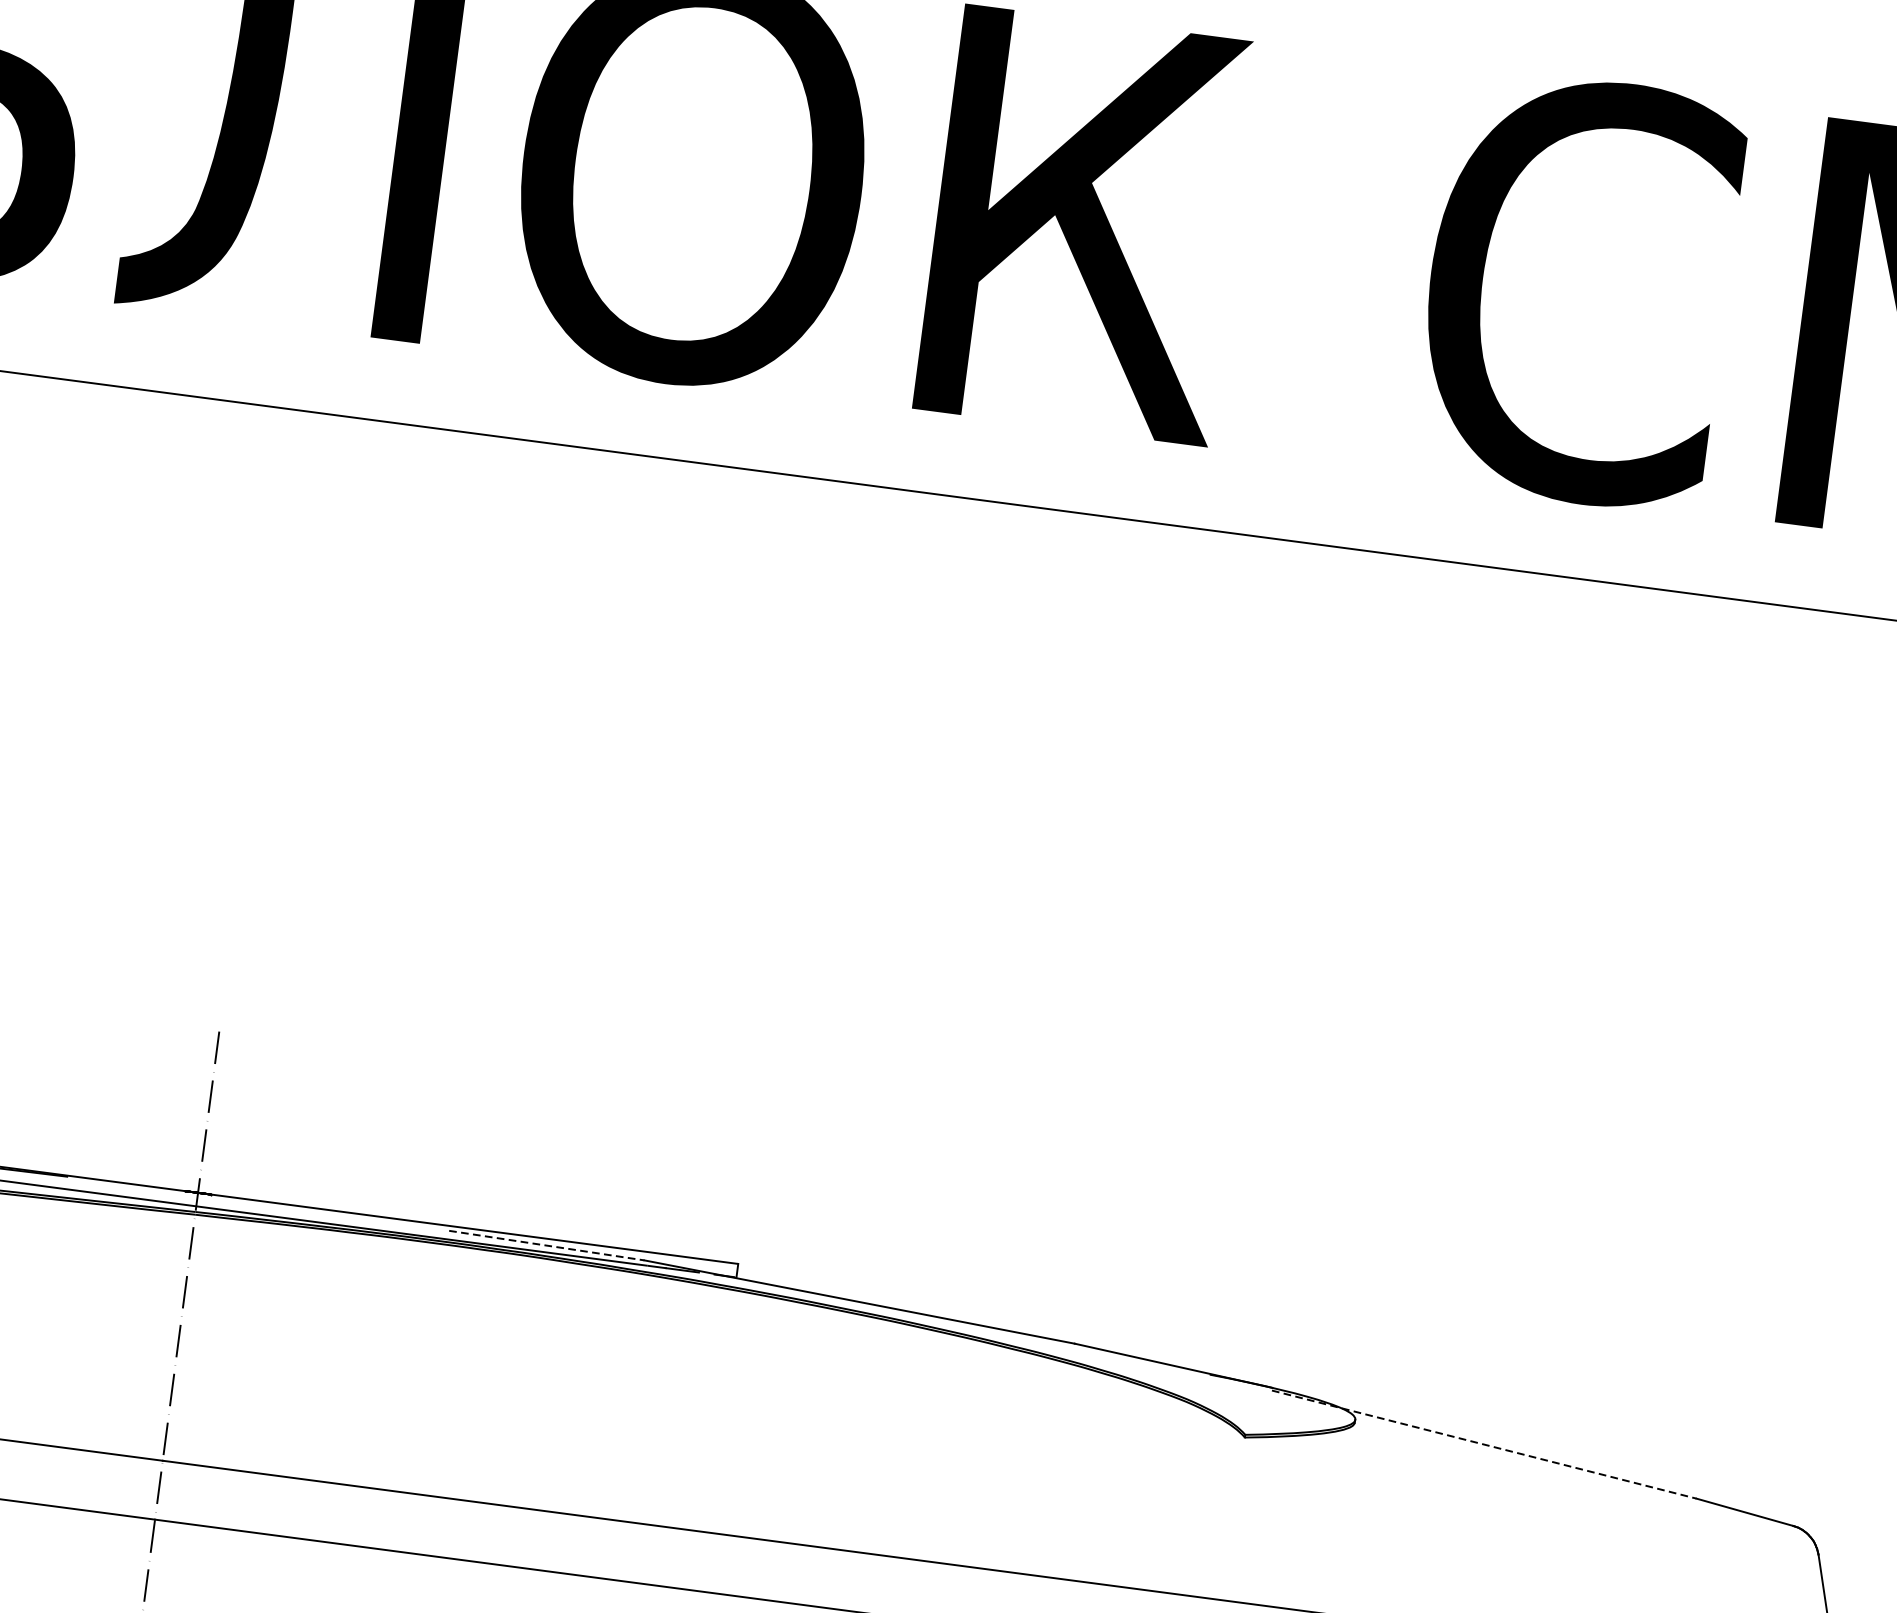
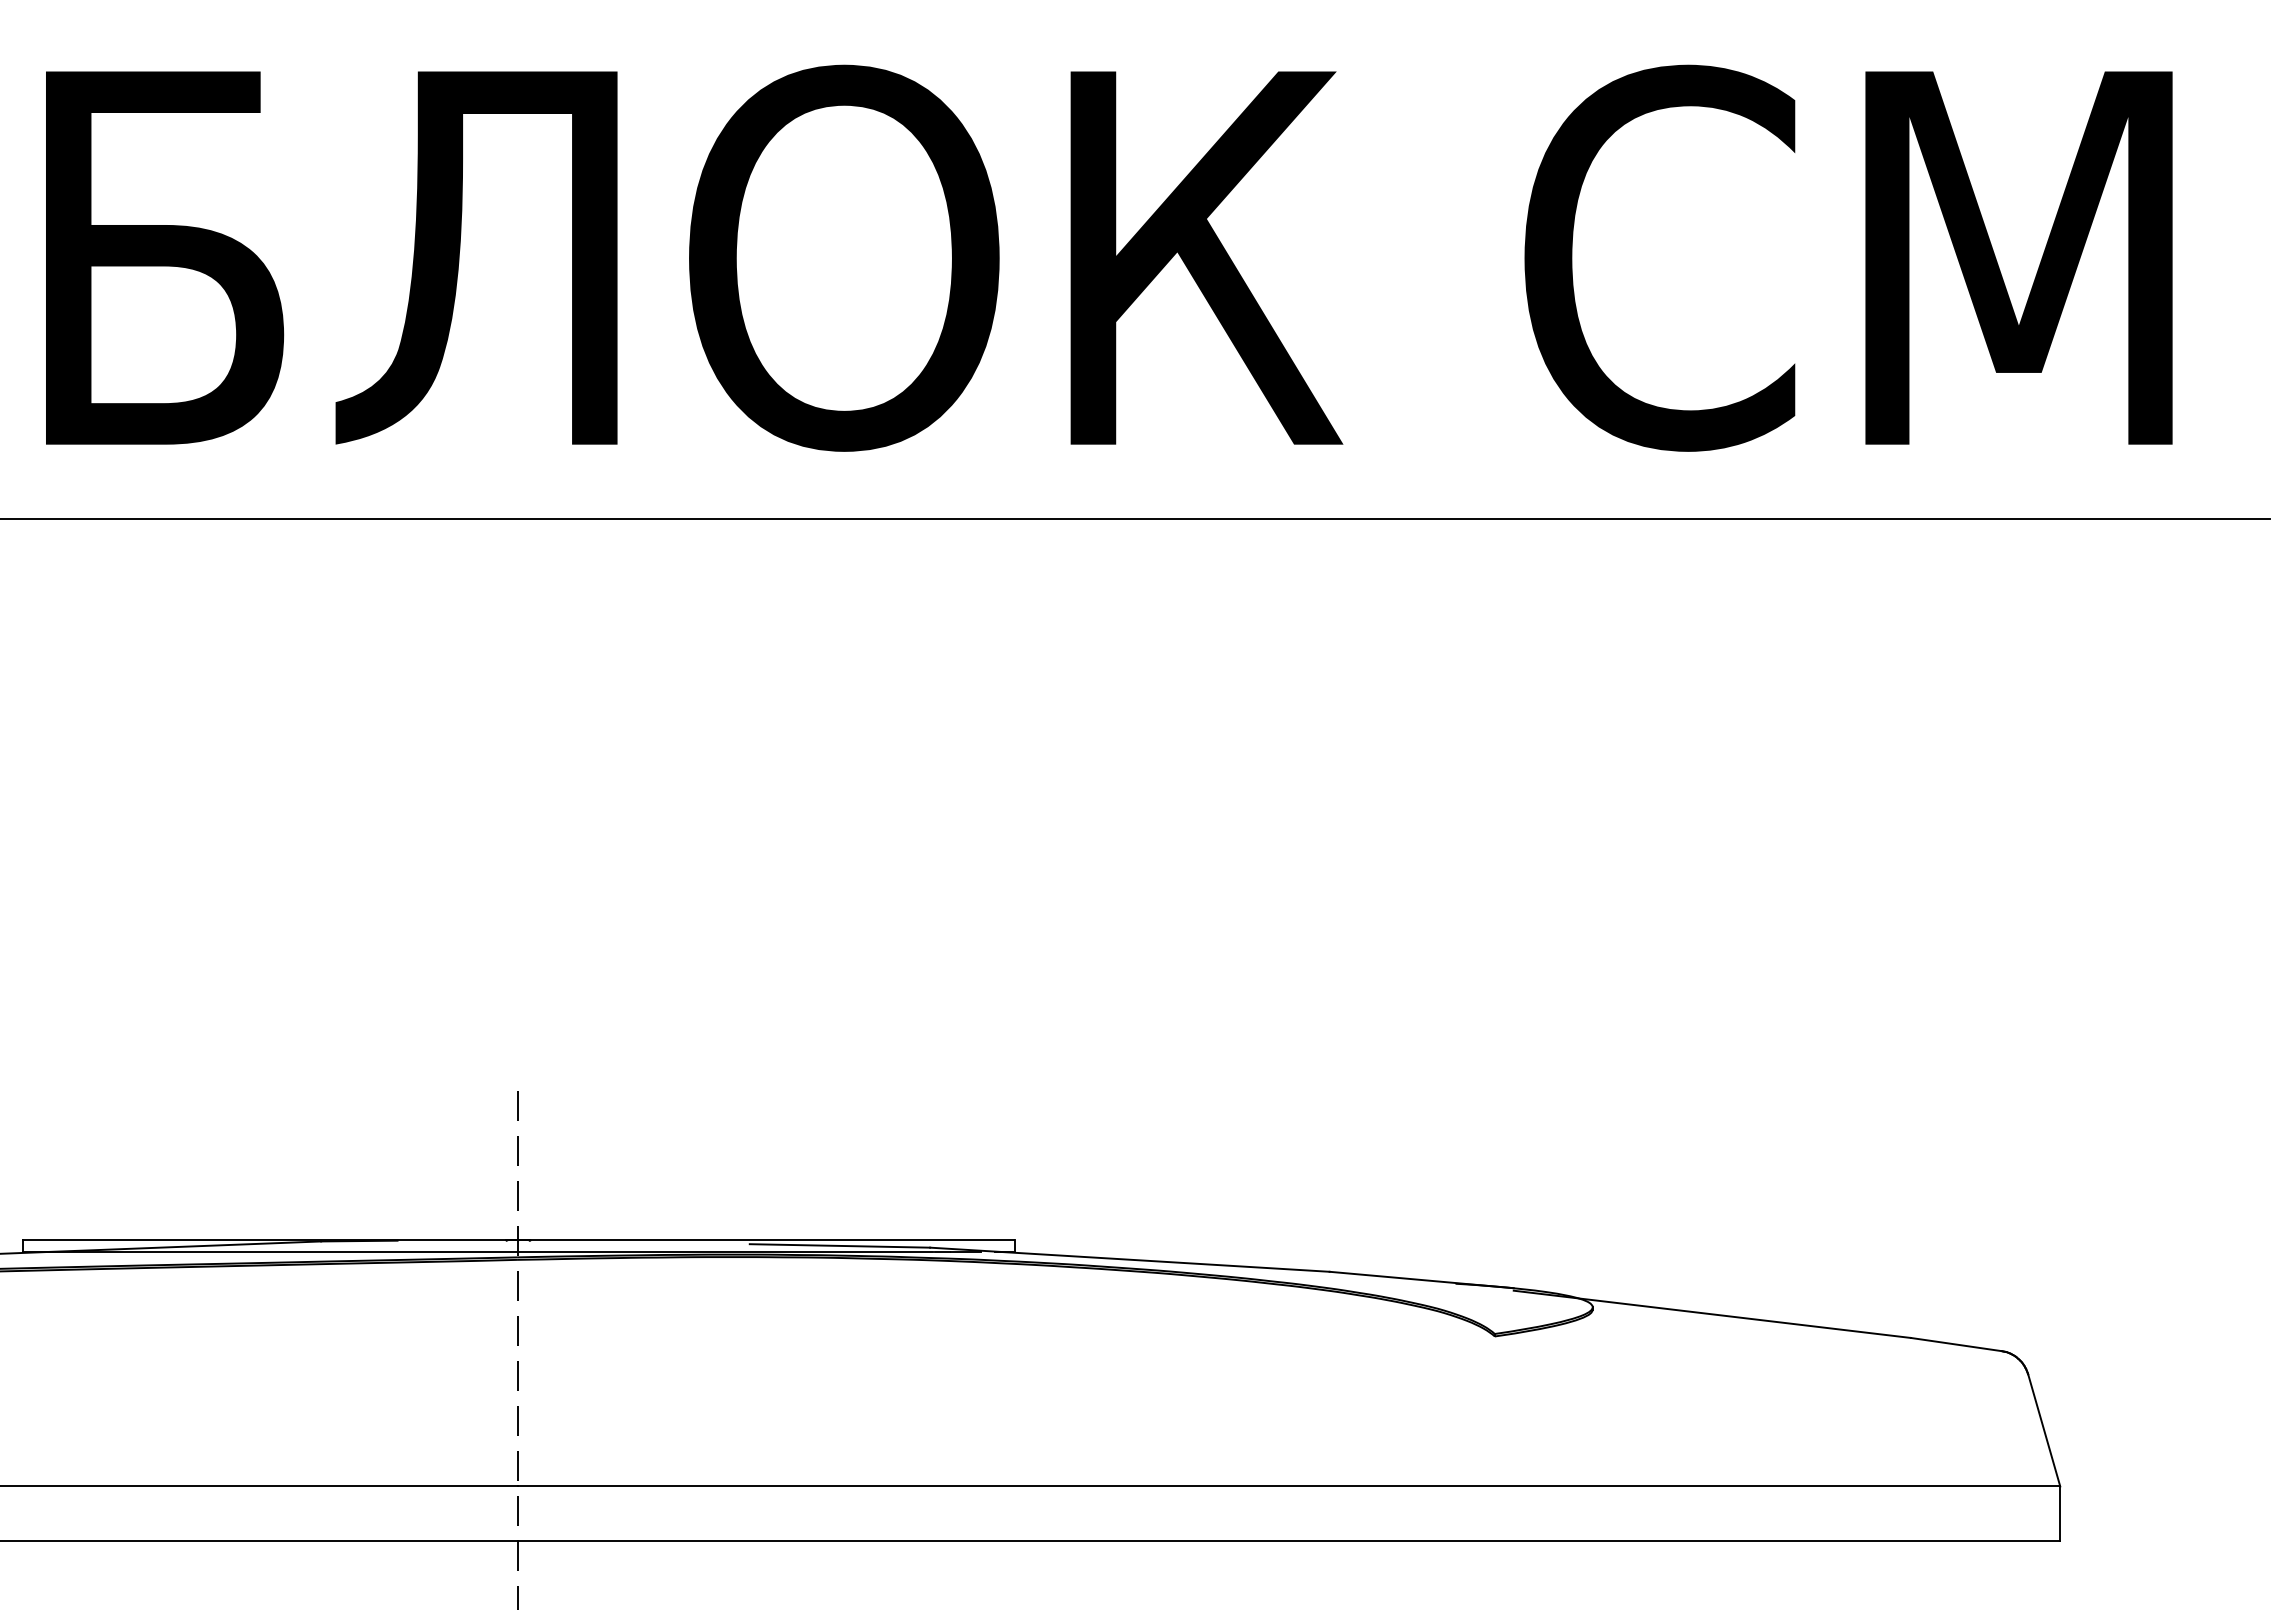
line: (547, 1245) -> (840, 1245), dashed -> solid
line: (1484, 1444) -> (1712, 1314), dashed -> solid

